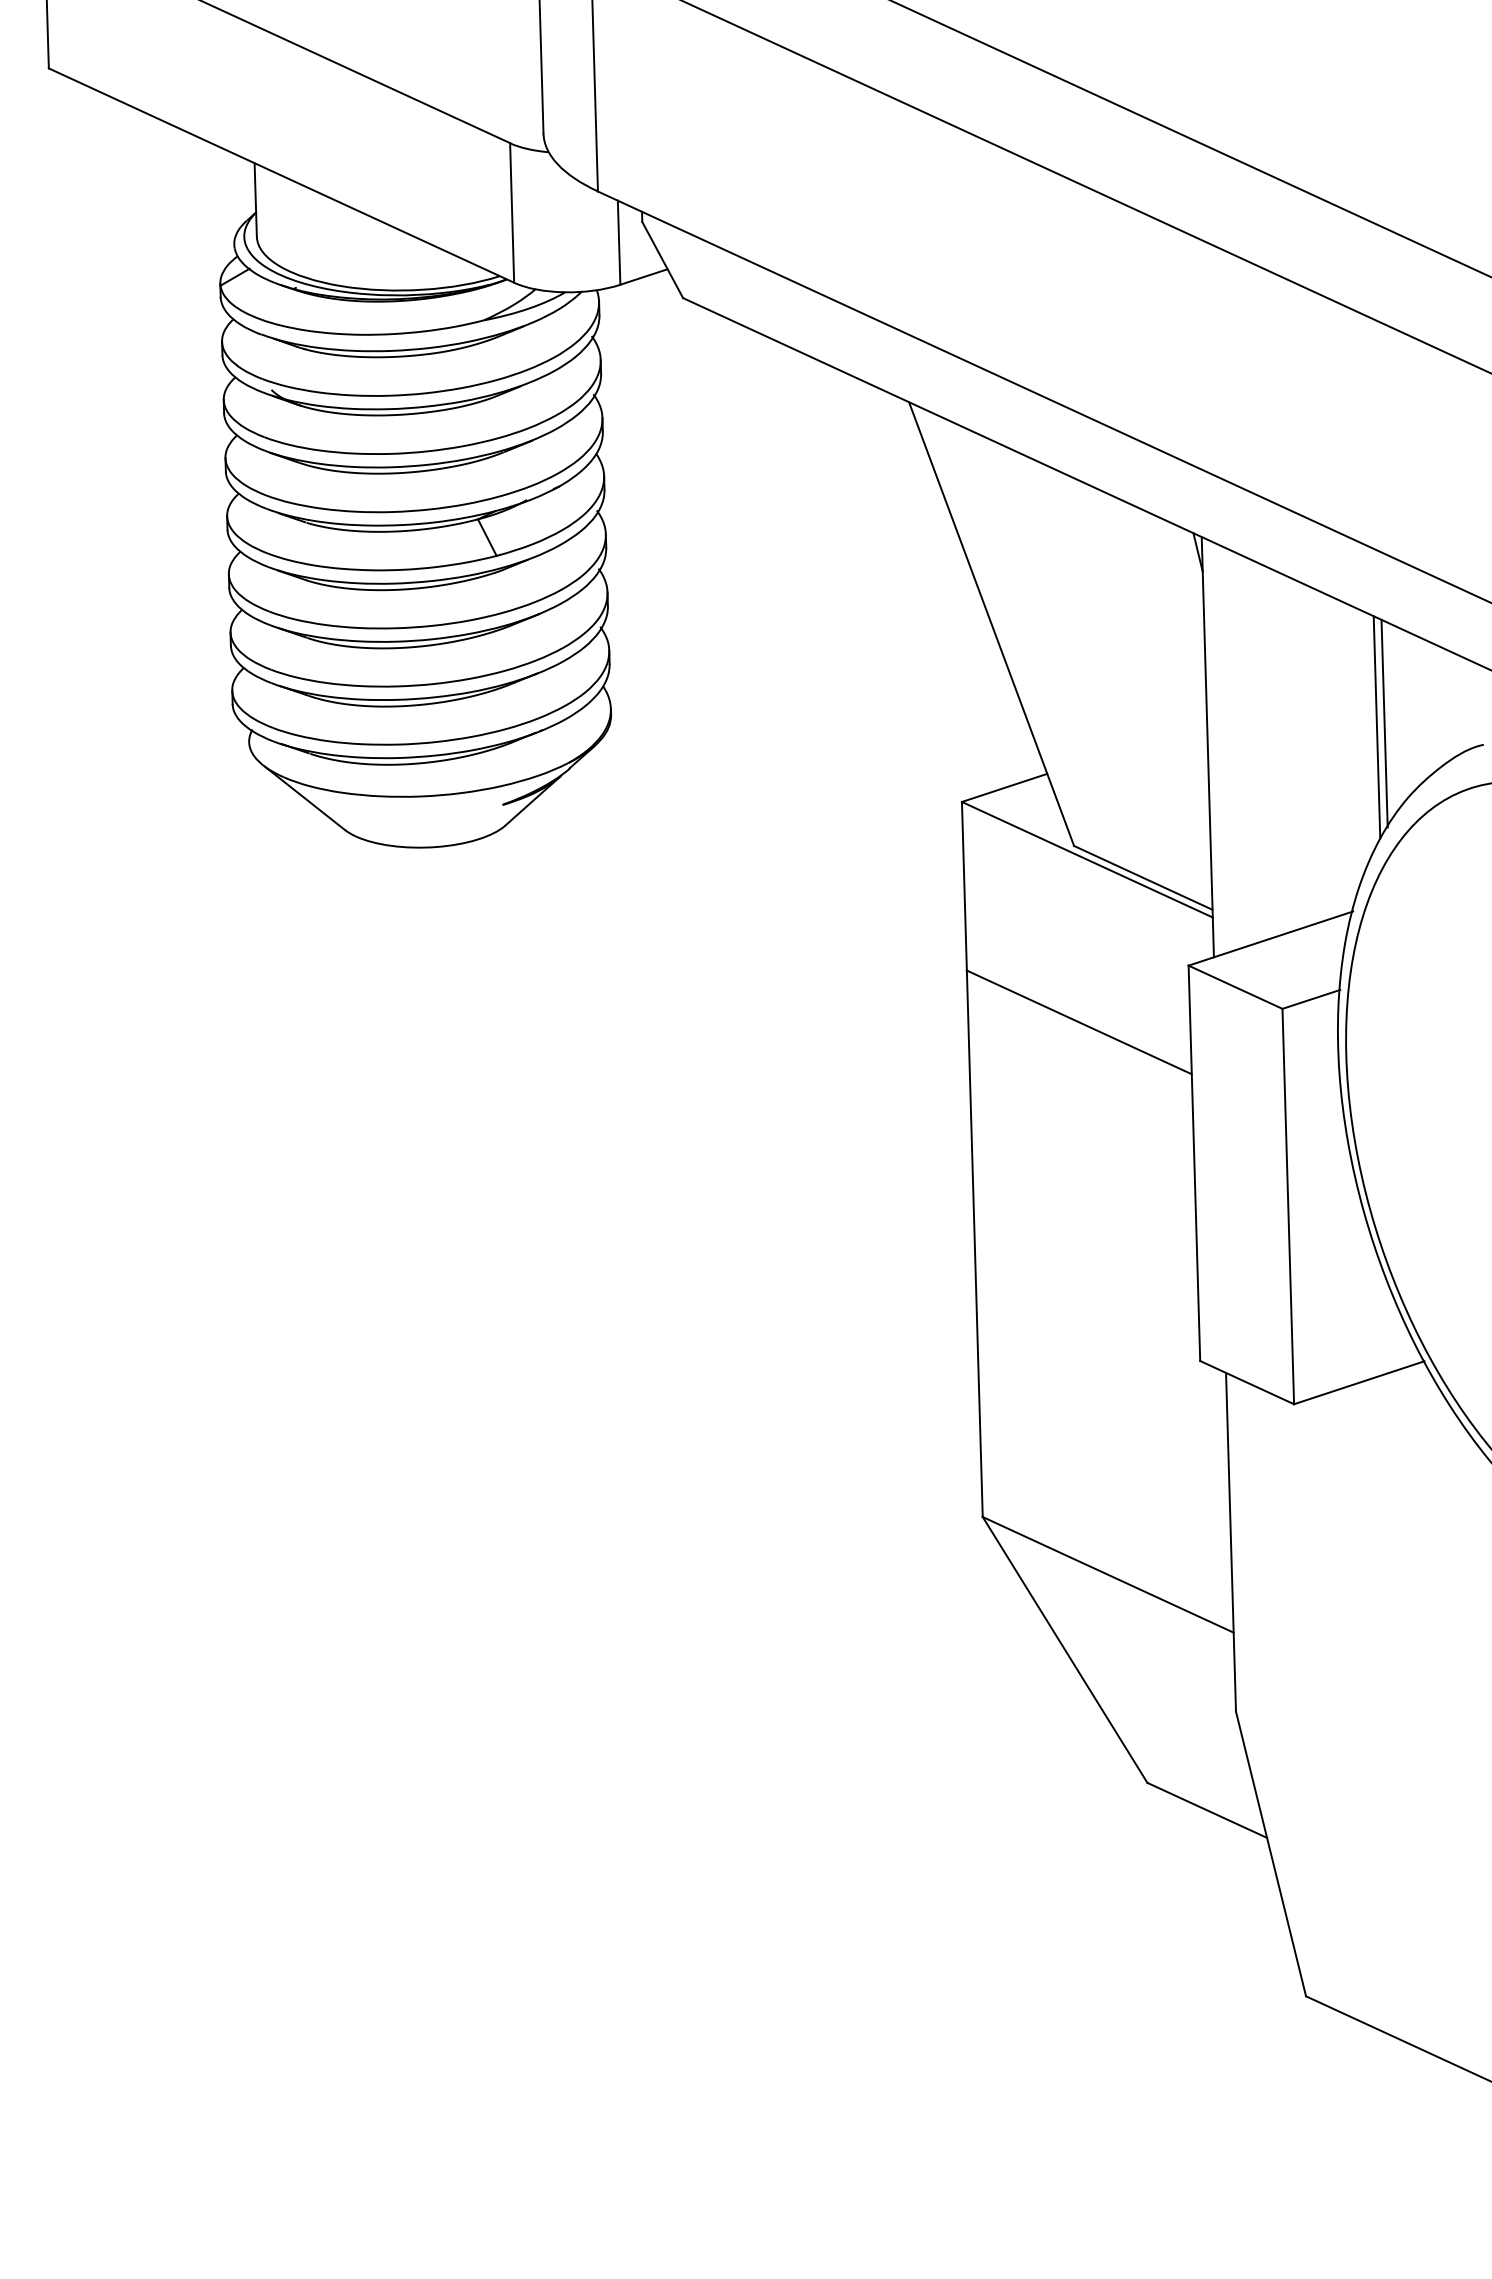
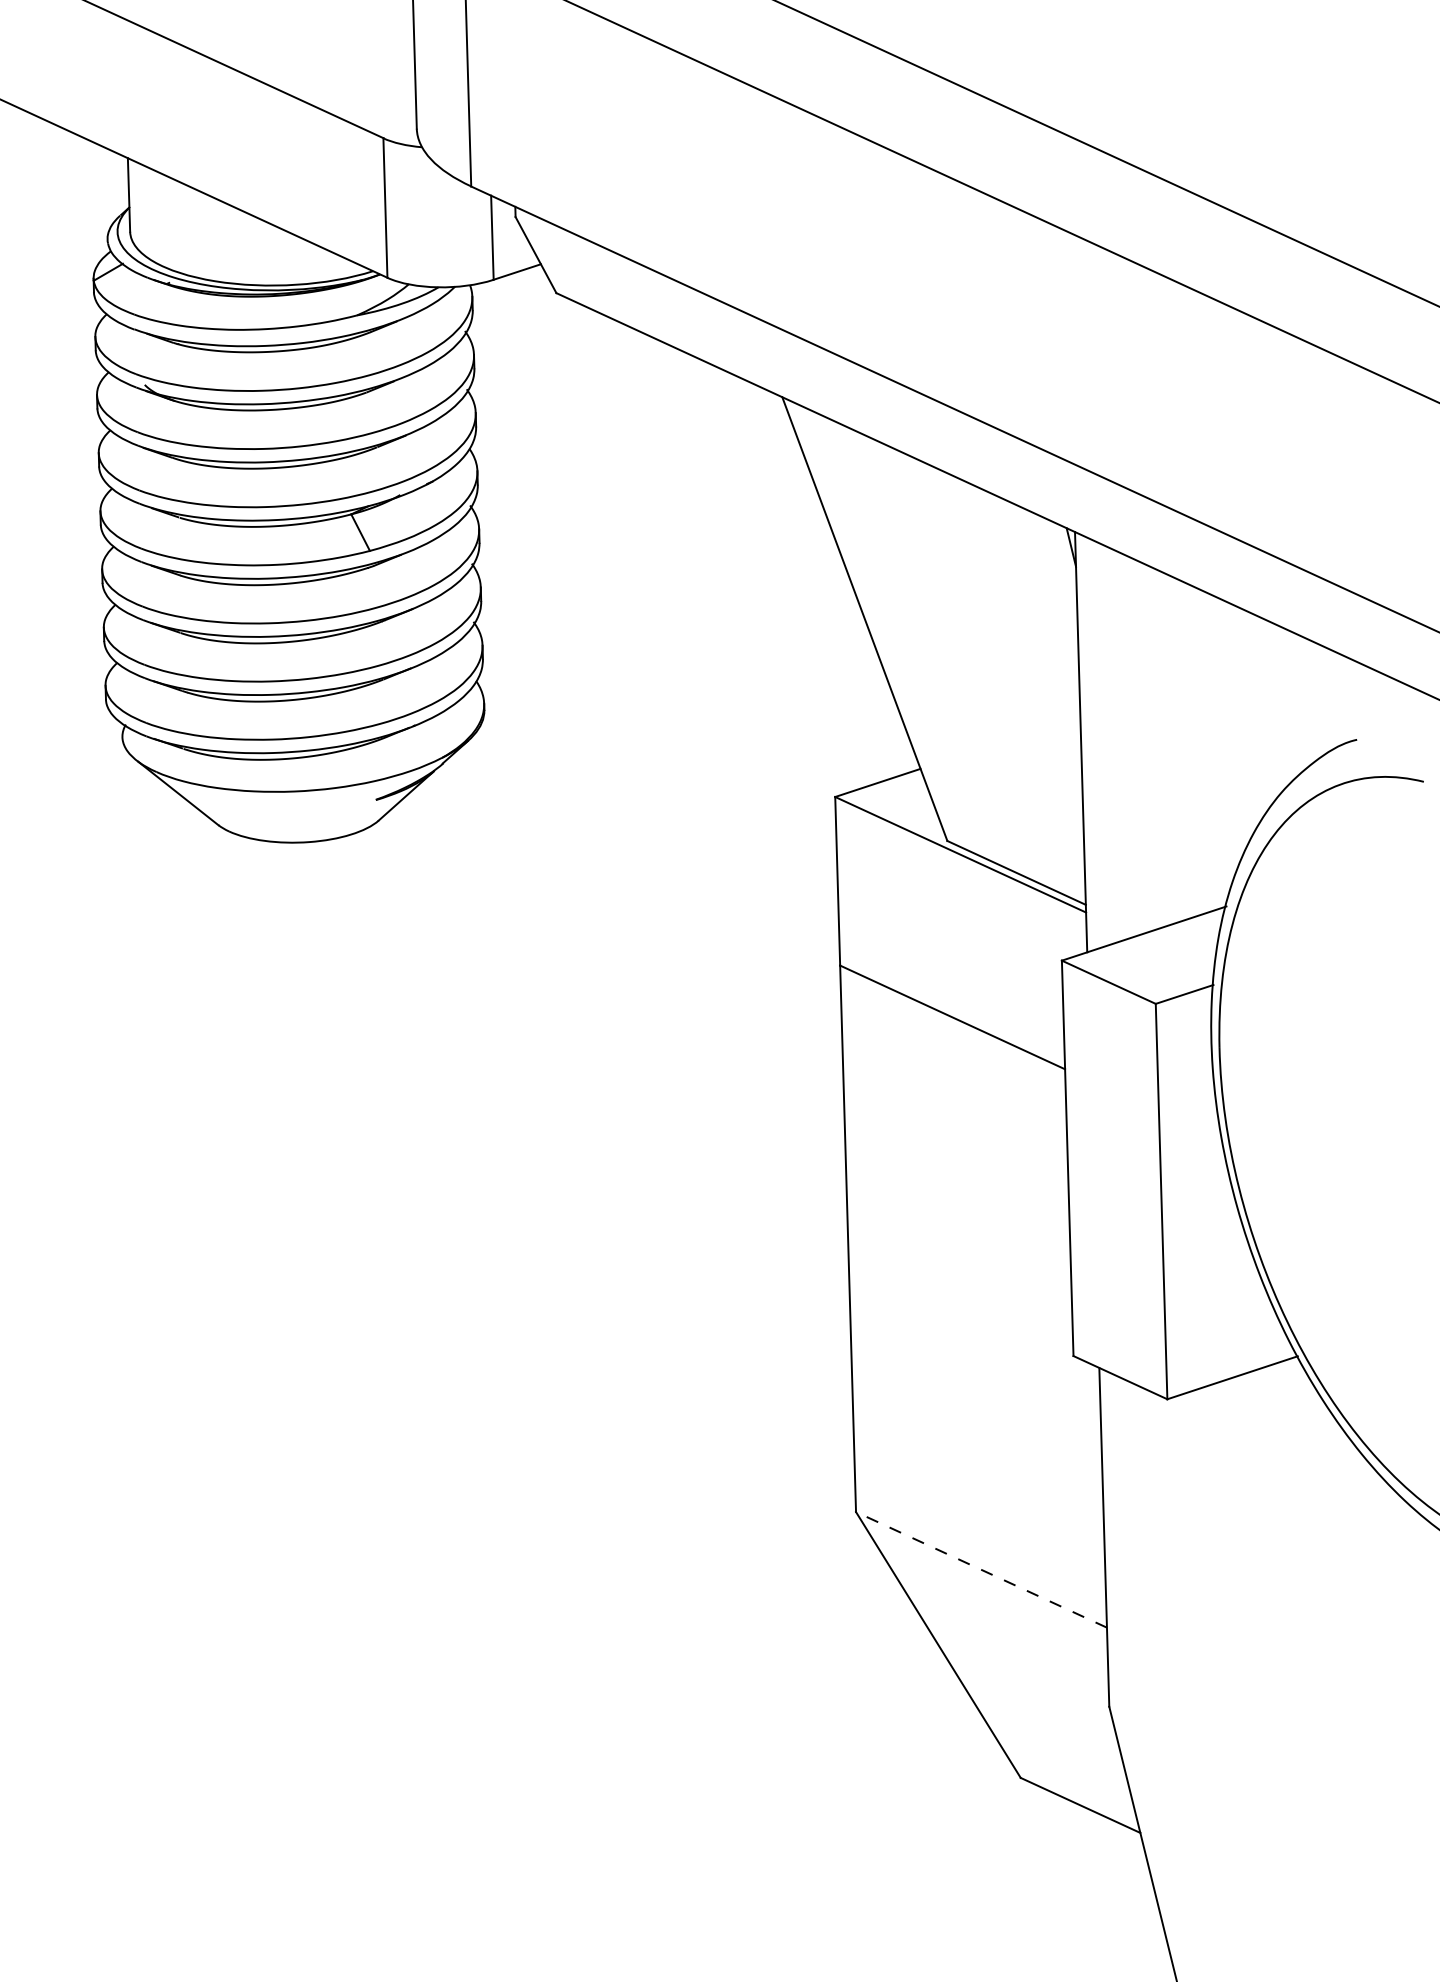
line: (1384, 723) -> (1257, 718), removed
line: (1376, 727) -> (1249, 722), removed
line: (1107, 1574) -> (980, 1569), solid -> dashed

